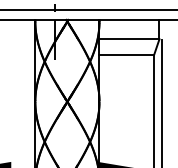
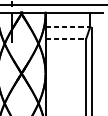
line: (129, 39) -> (67, 27), solid -> dashed
line: (127, 55) -> (66, 39), solid -> dashed

